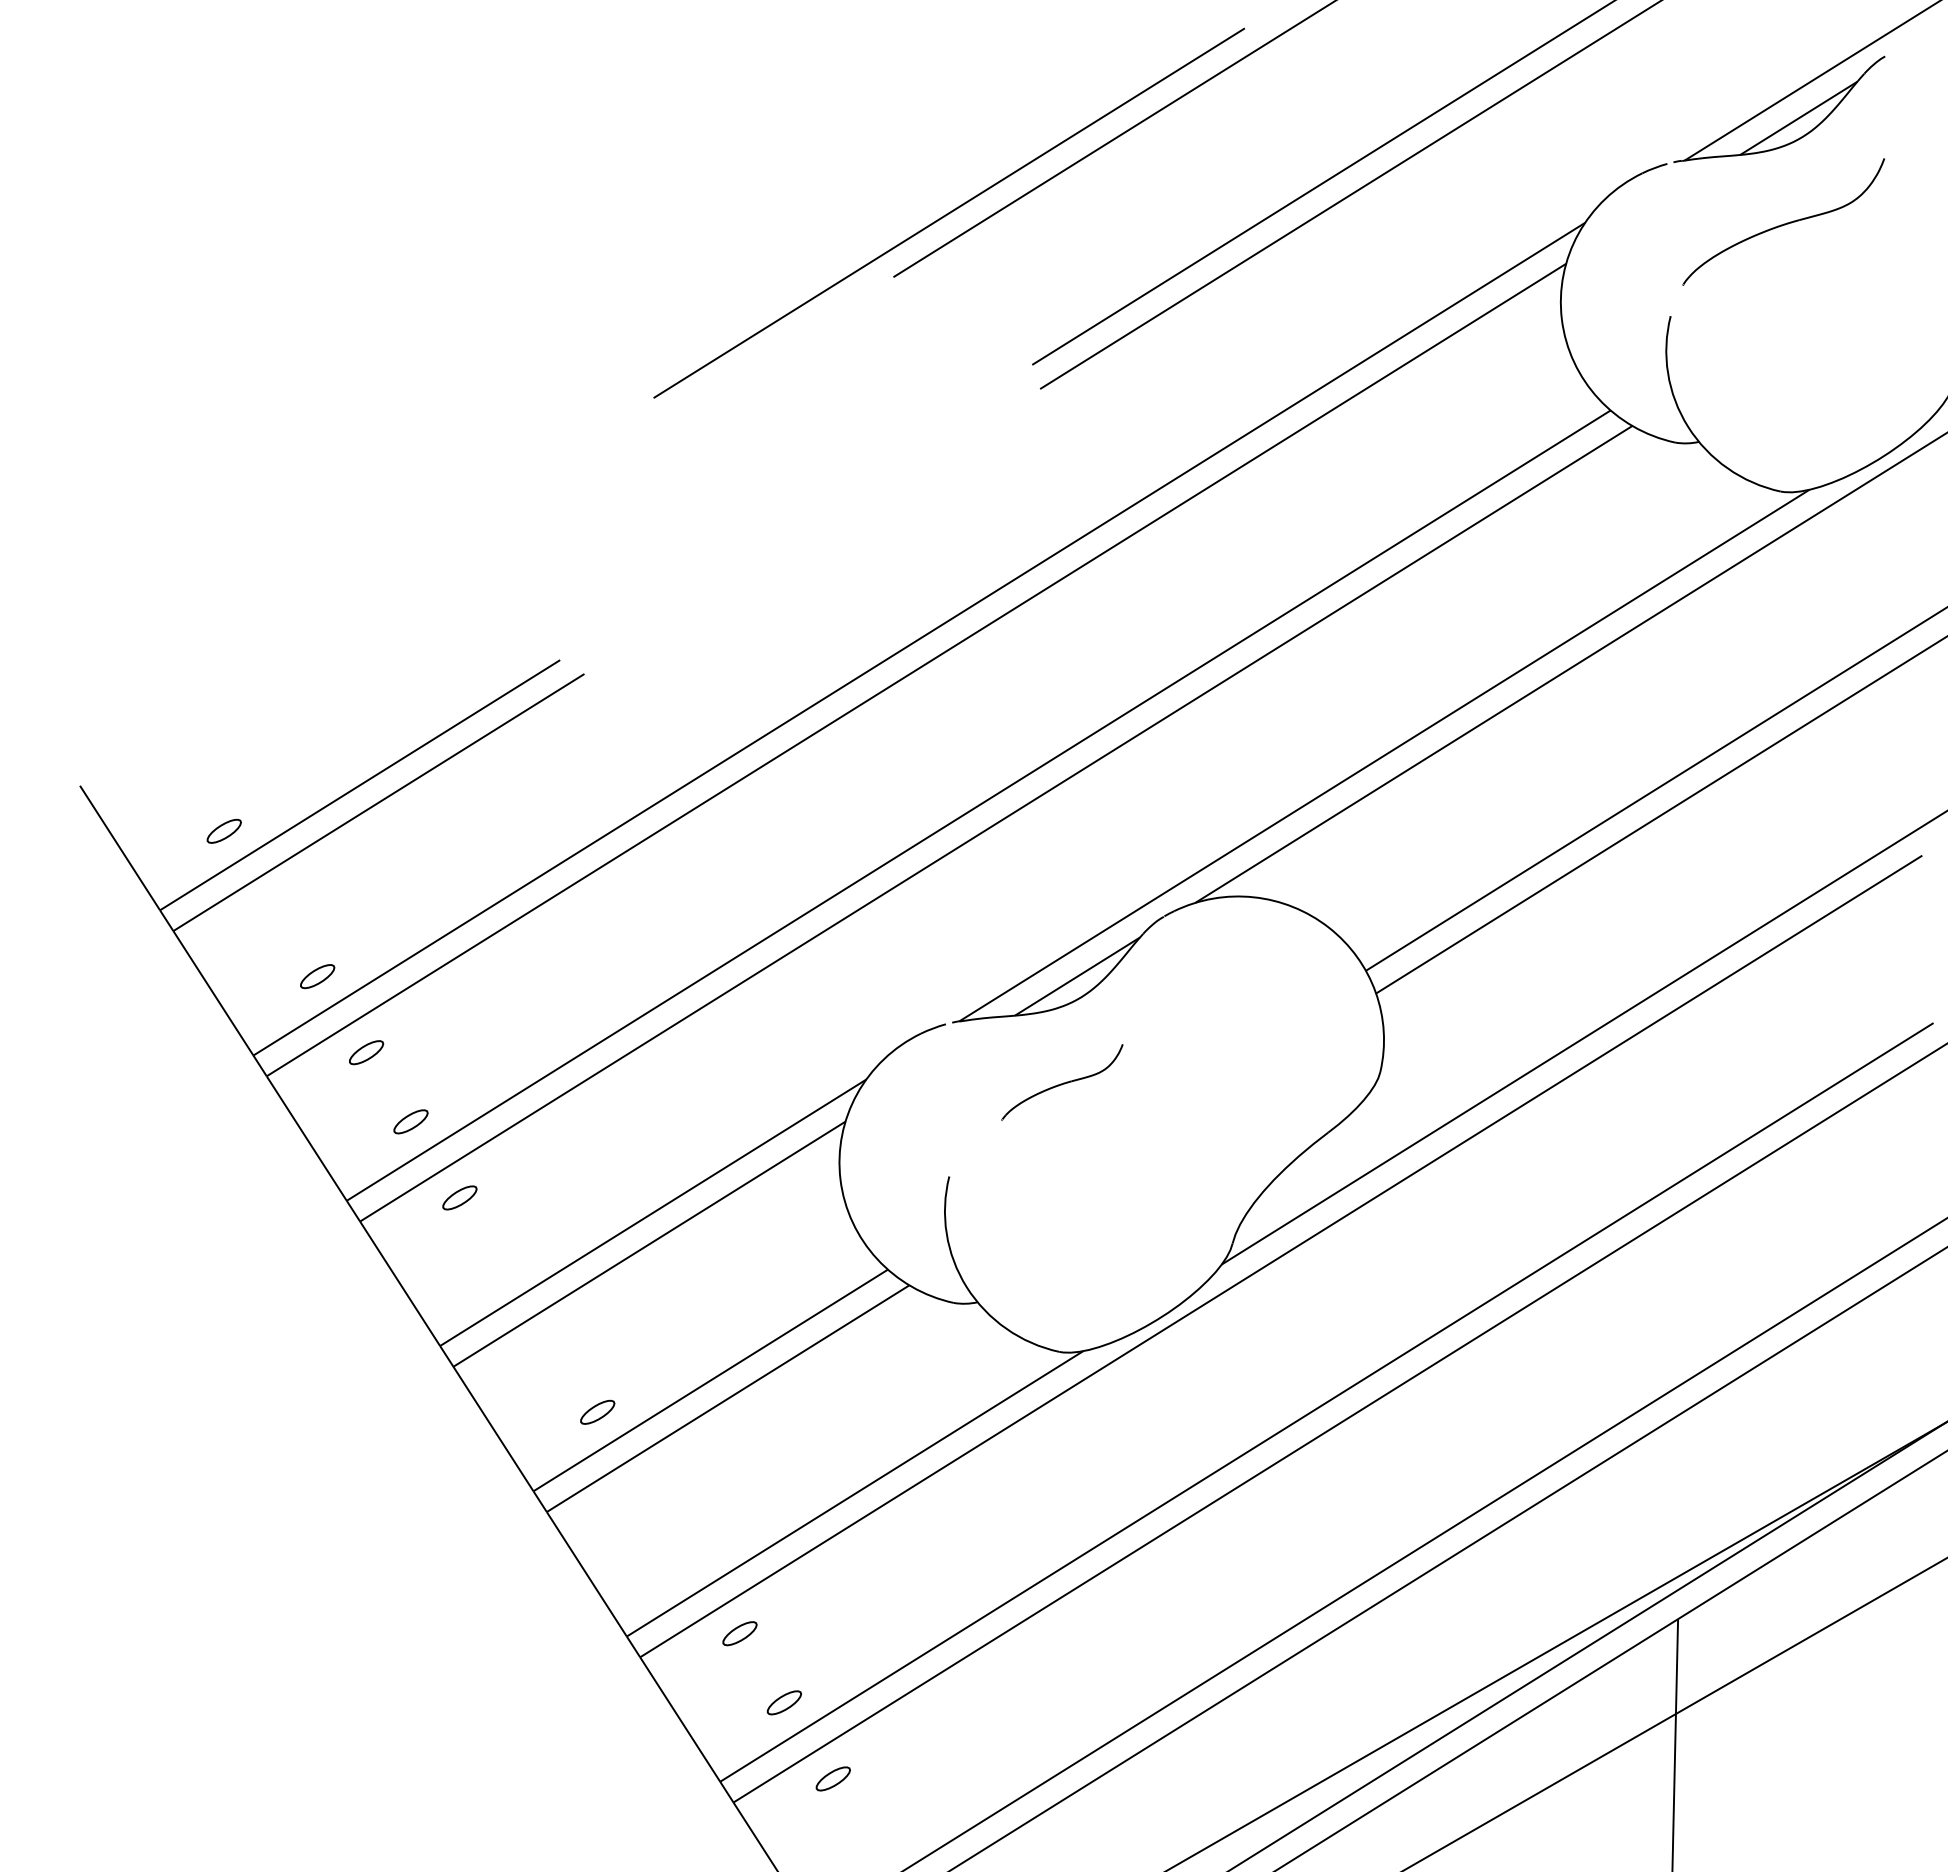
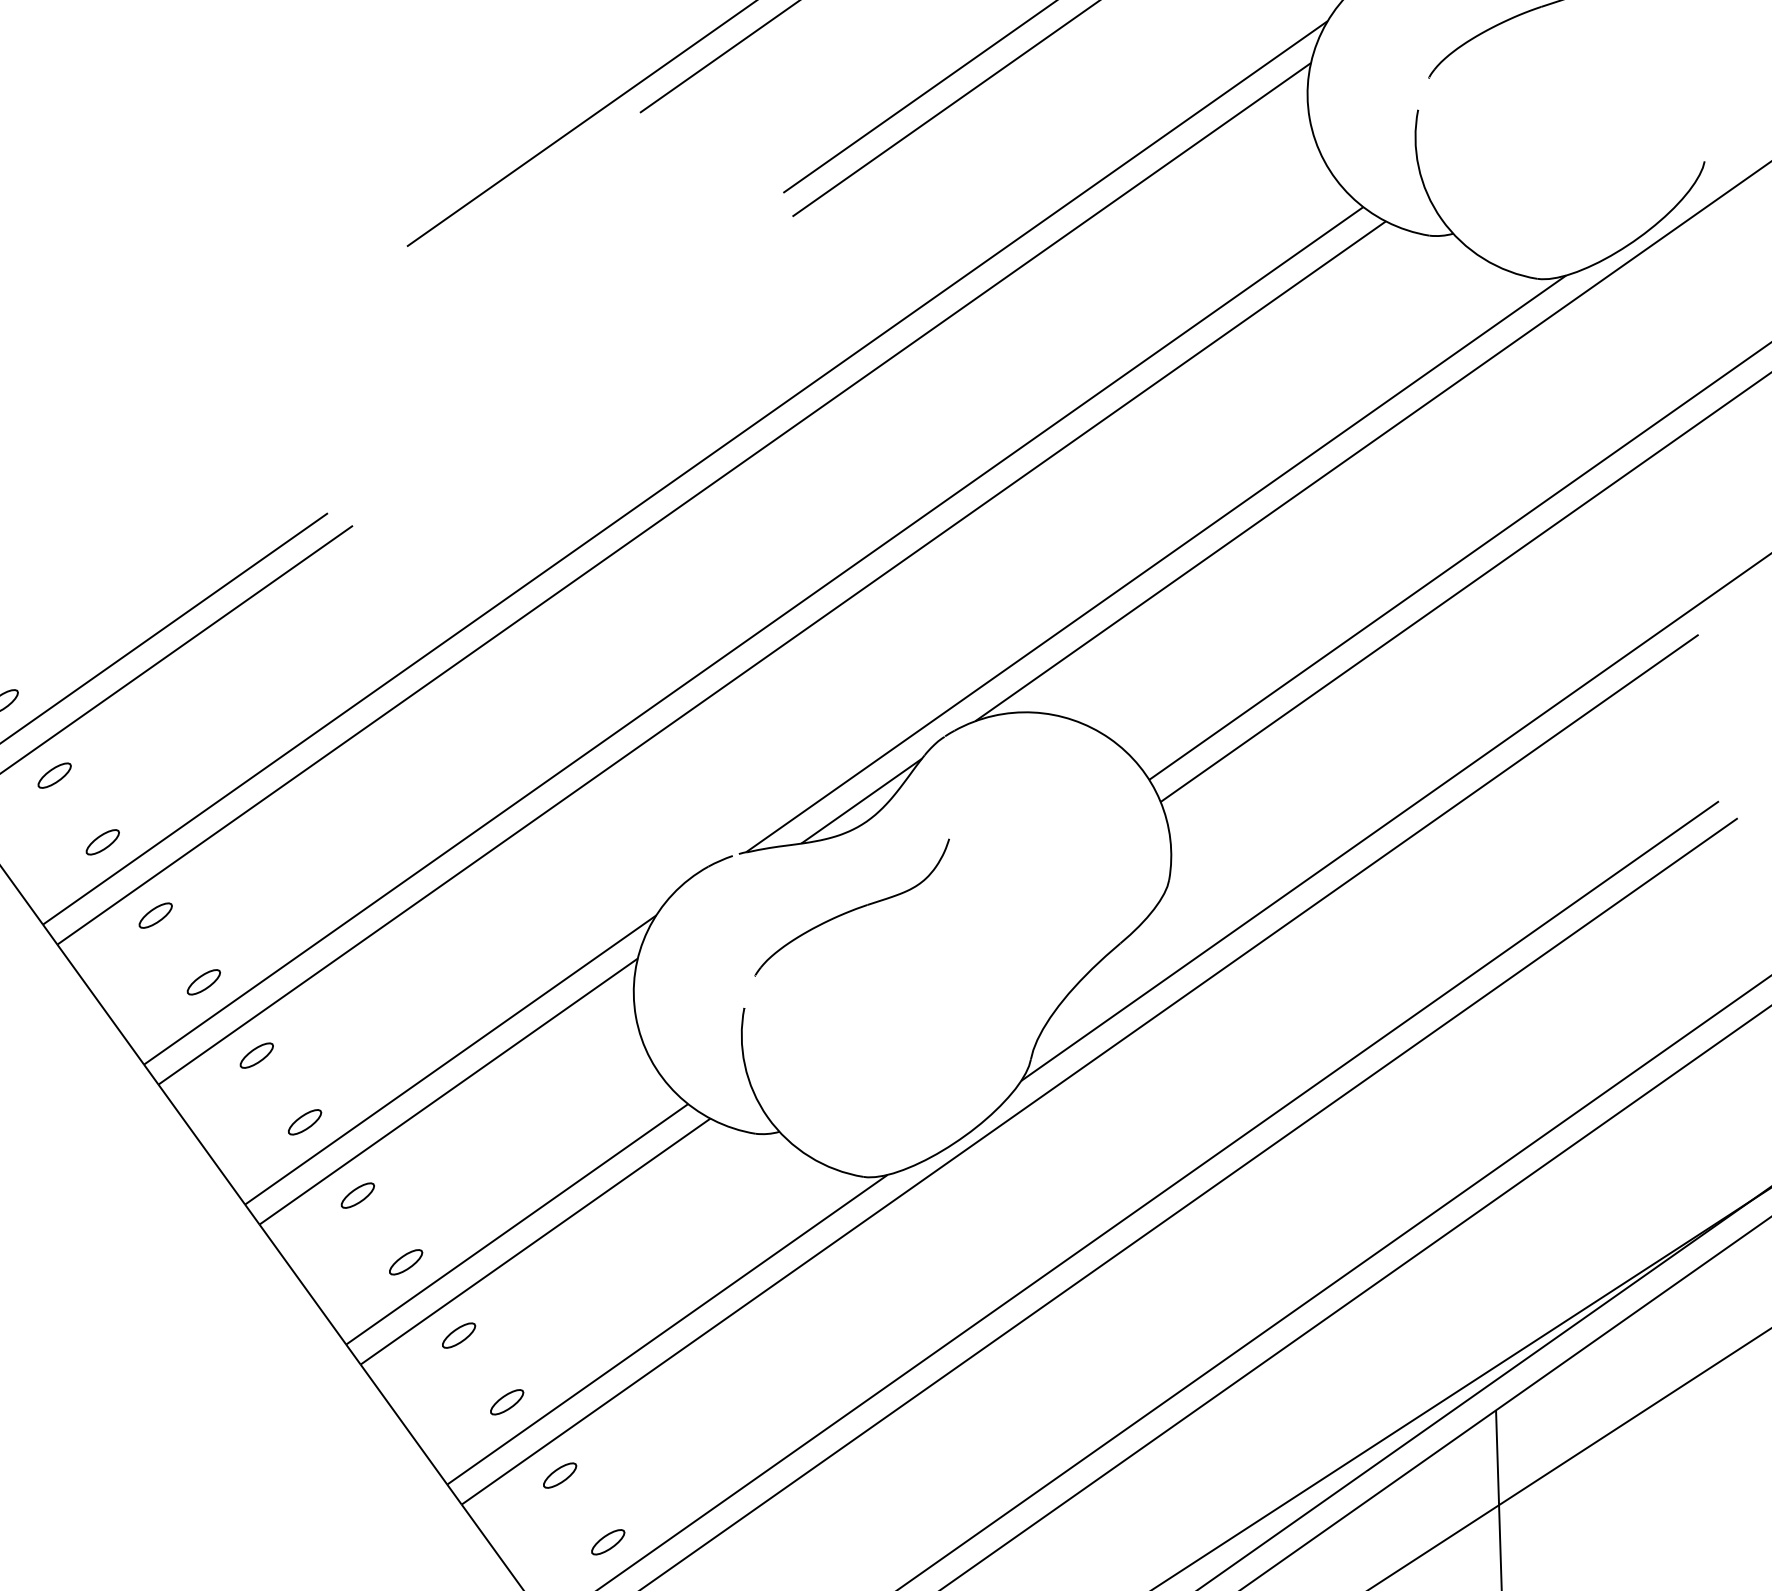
part: (272, 907) -> (54, 775), added
part: (1062, 1082) -> (852, 907), size x1.67
part: (503, 1266) -> (304, 1121), added
part: (552, 1342) -> (357, 1194), added
part: (646, 1488) -> (458, 1335), added
part: (690, 1557) -> (506, 1402), added

